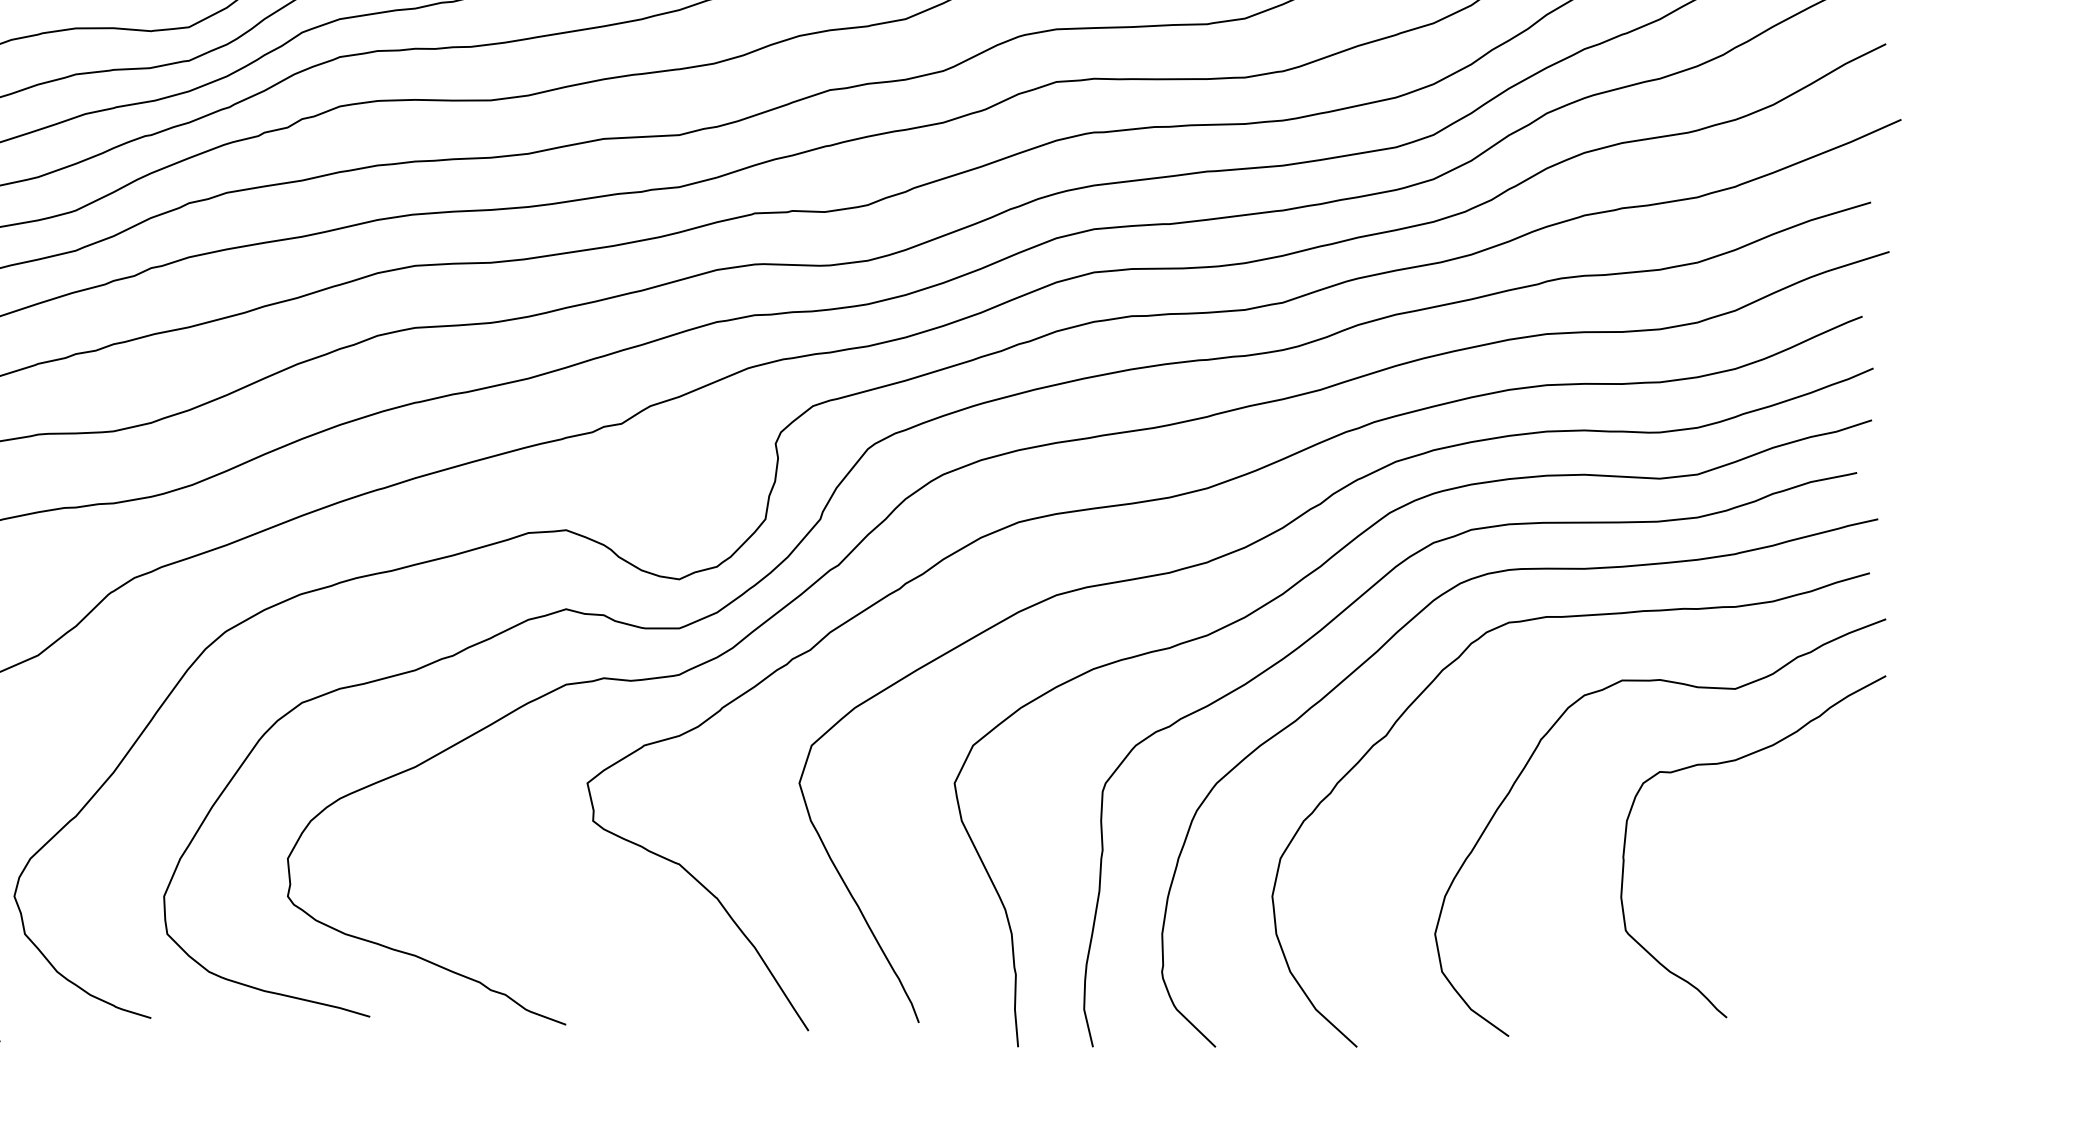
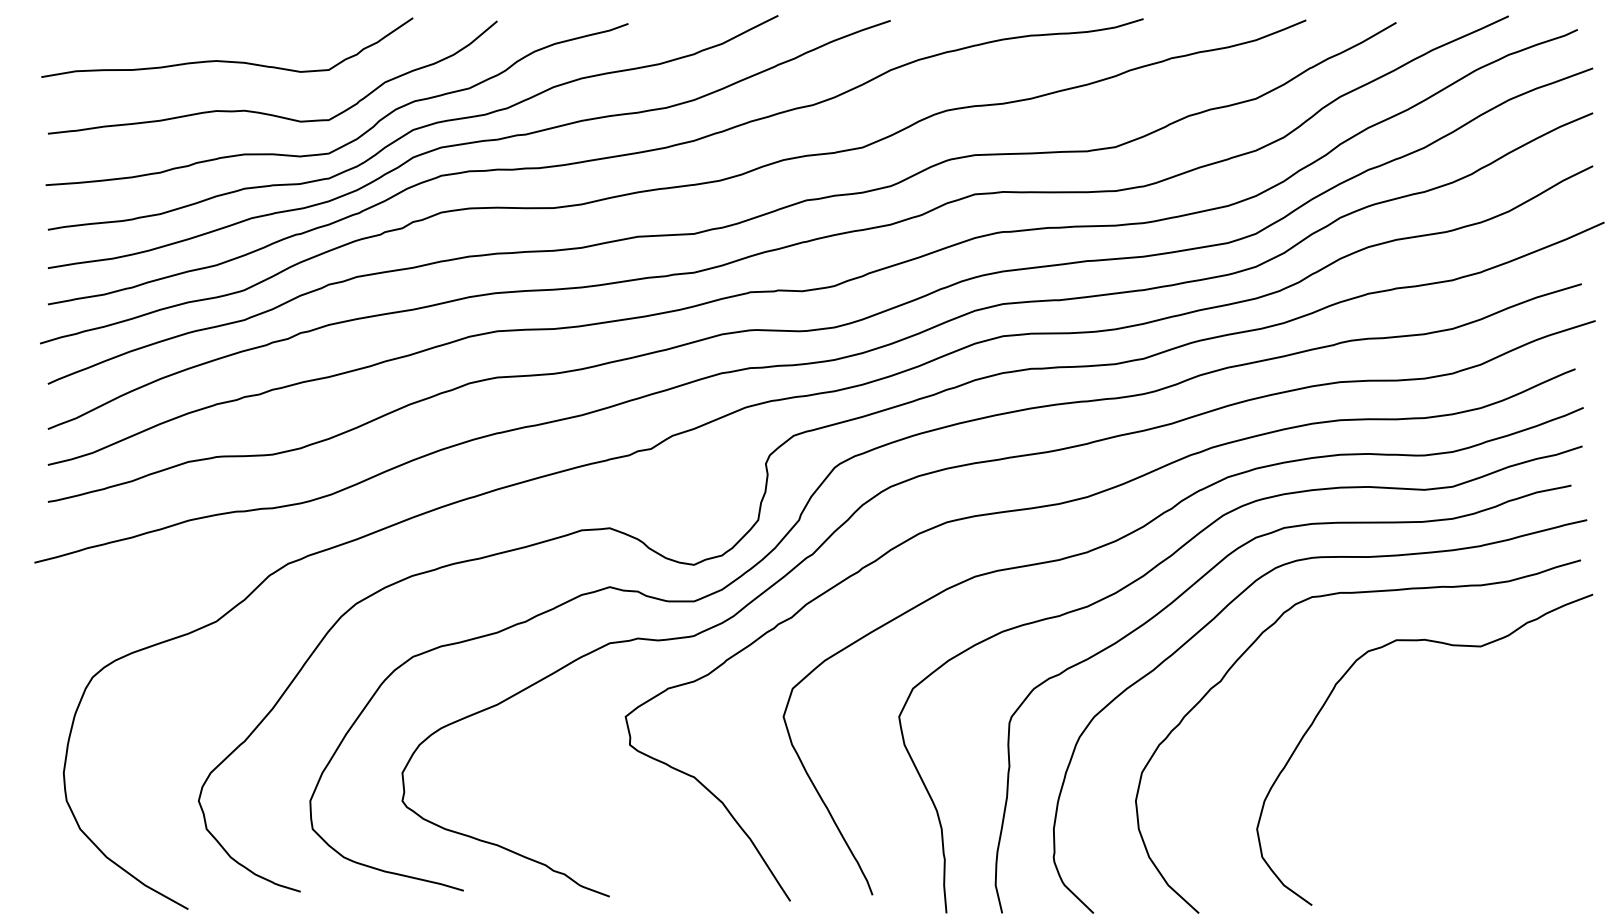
curve: (1730, 762) -> (1477, 701), removed

